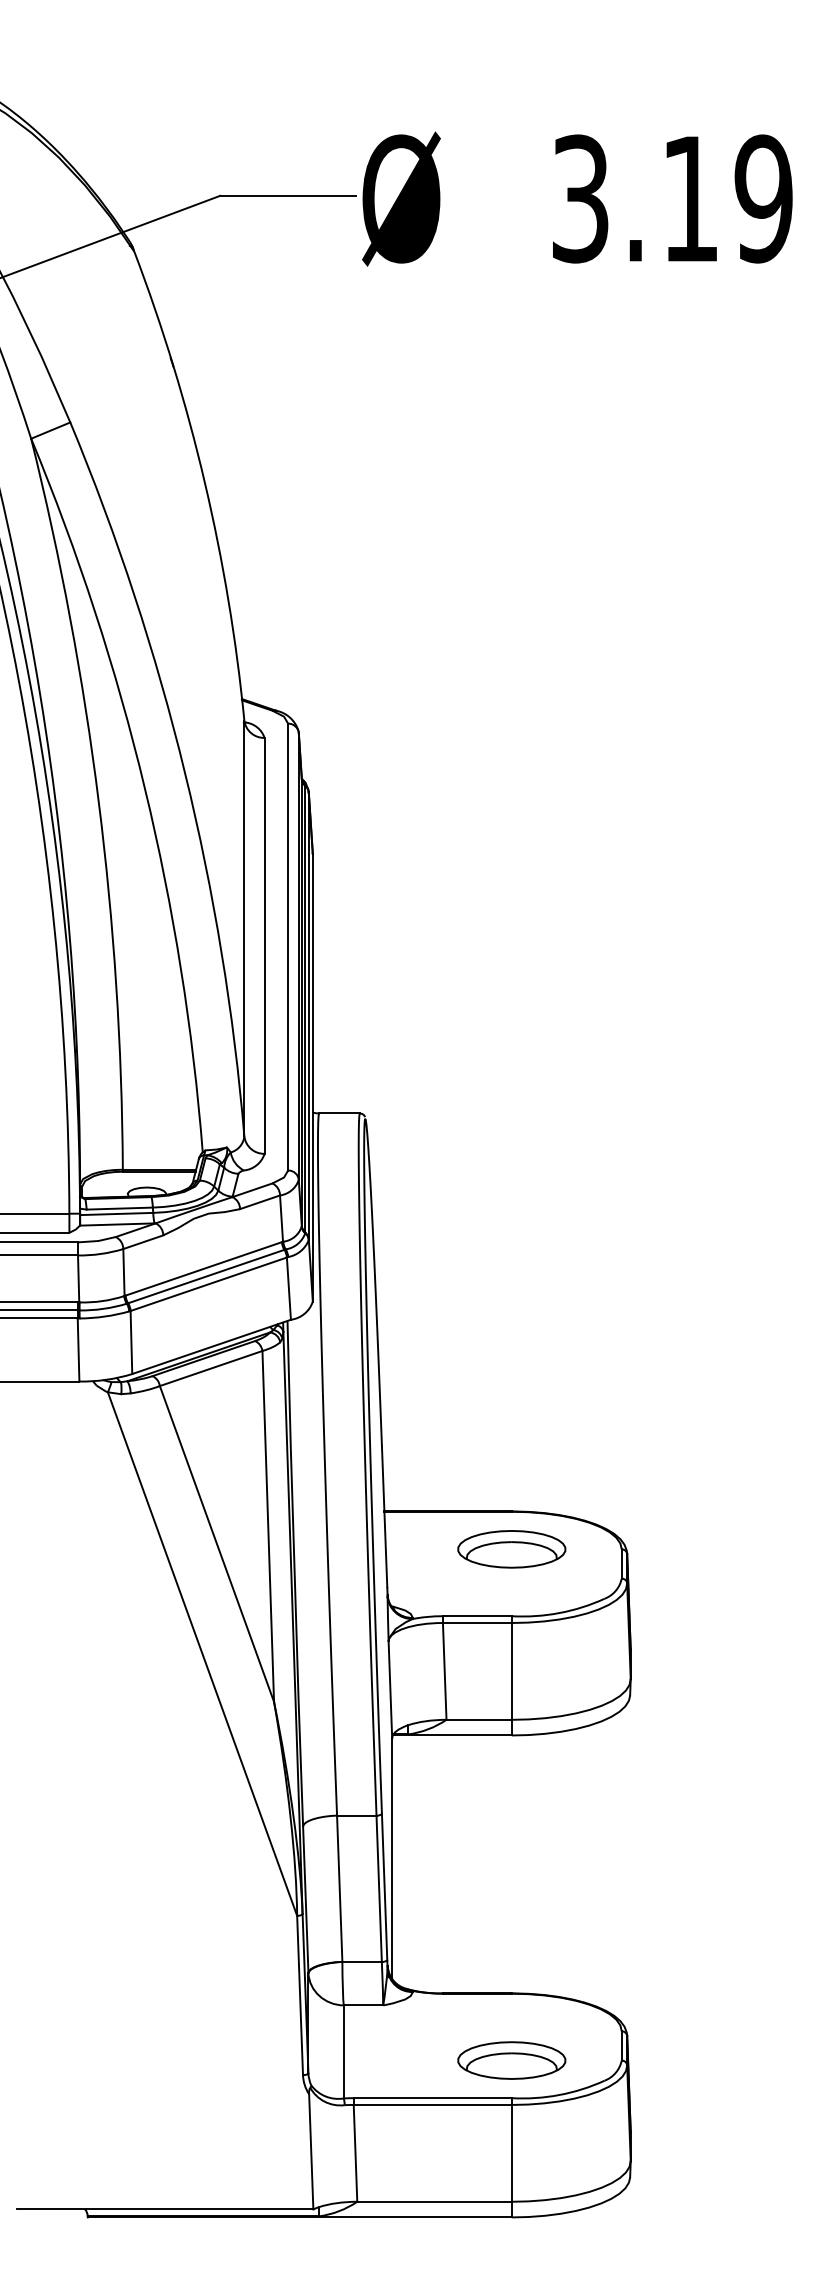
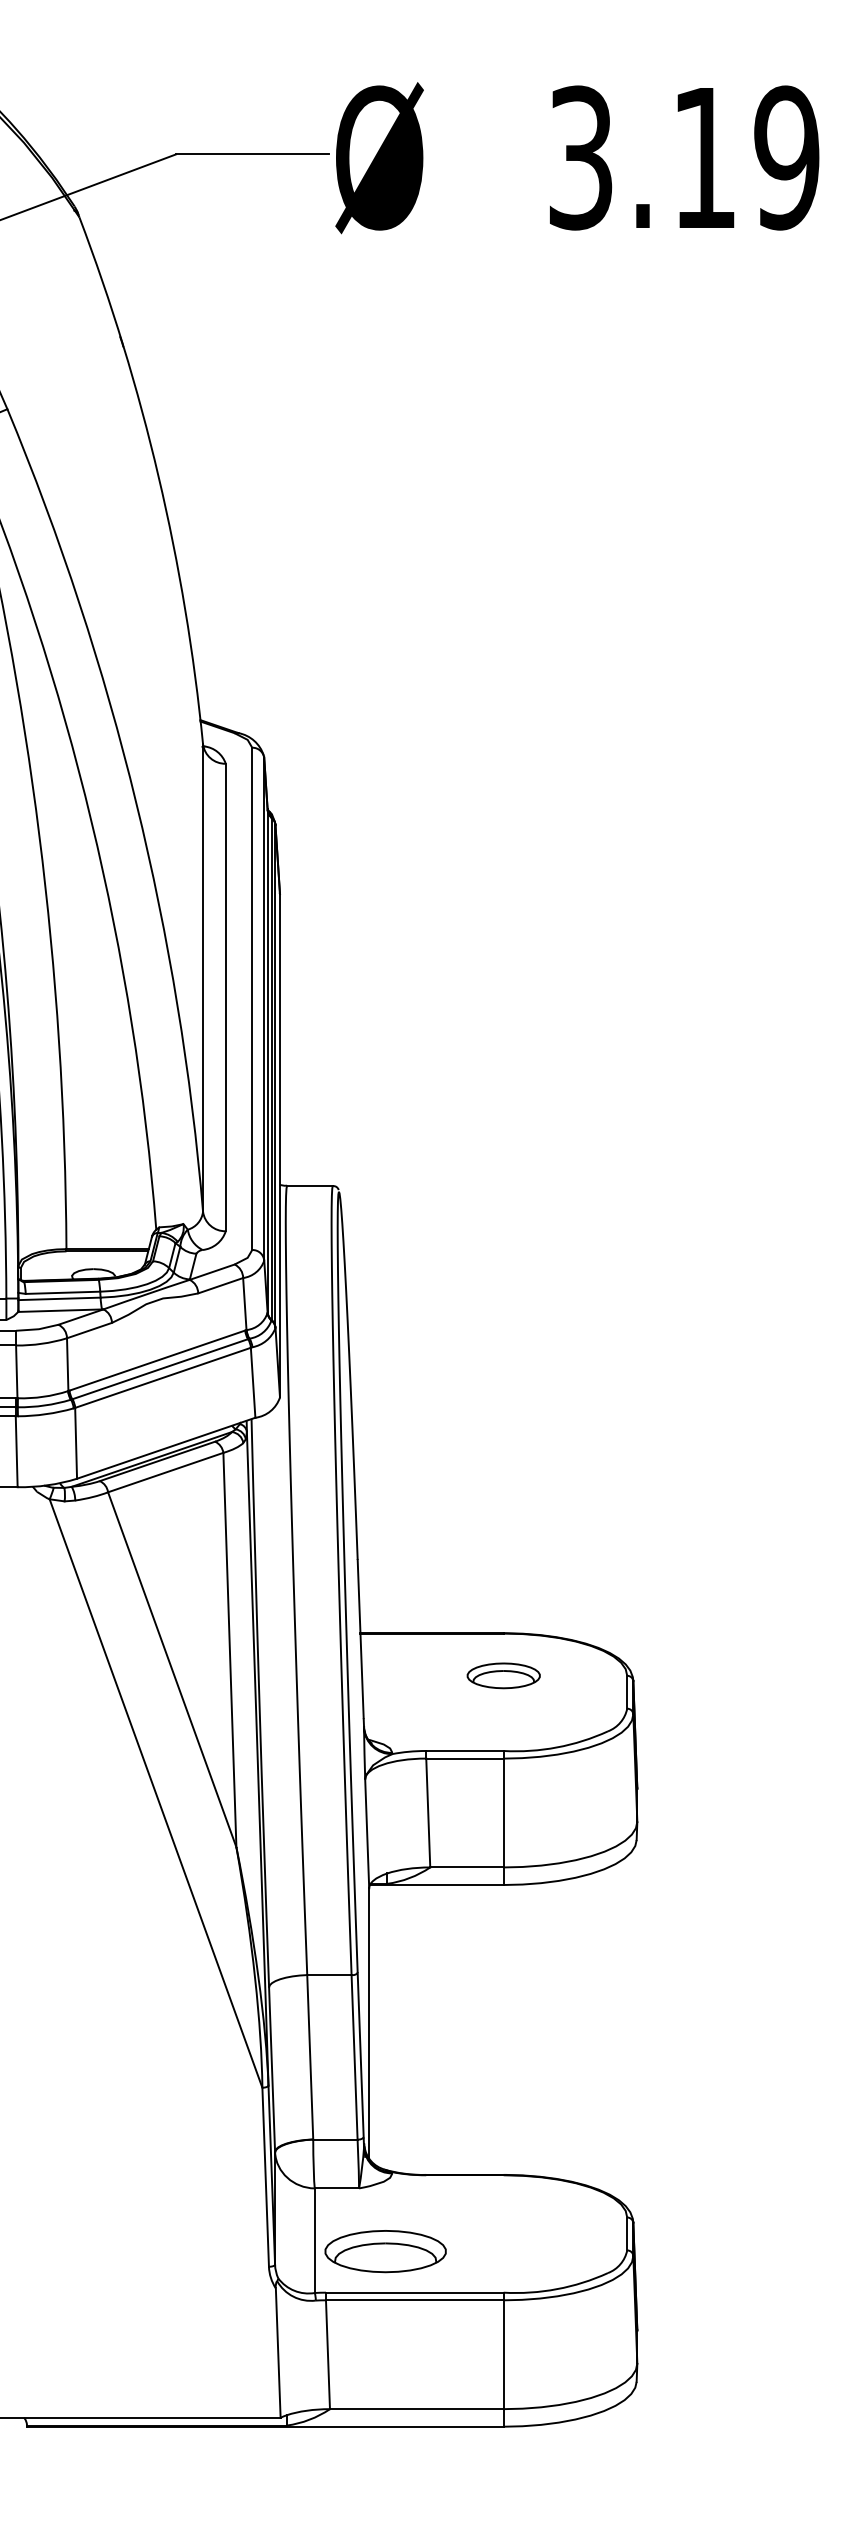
part: (511, 1549) -> (503, 1675), size x0.6
part: (511, 2060) -> (385, 2251), moved

